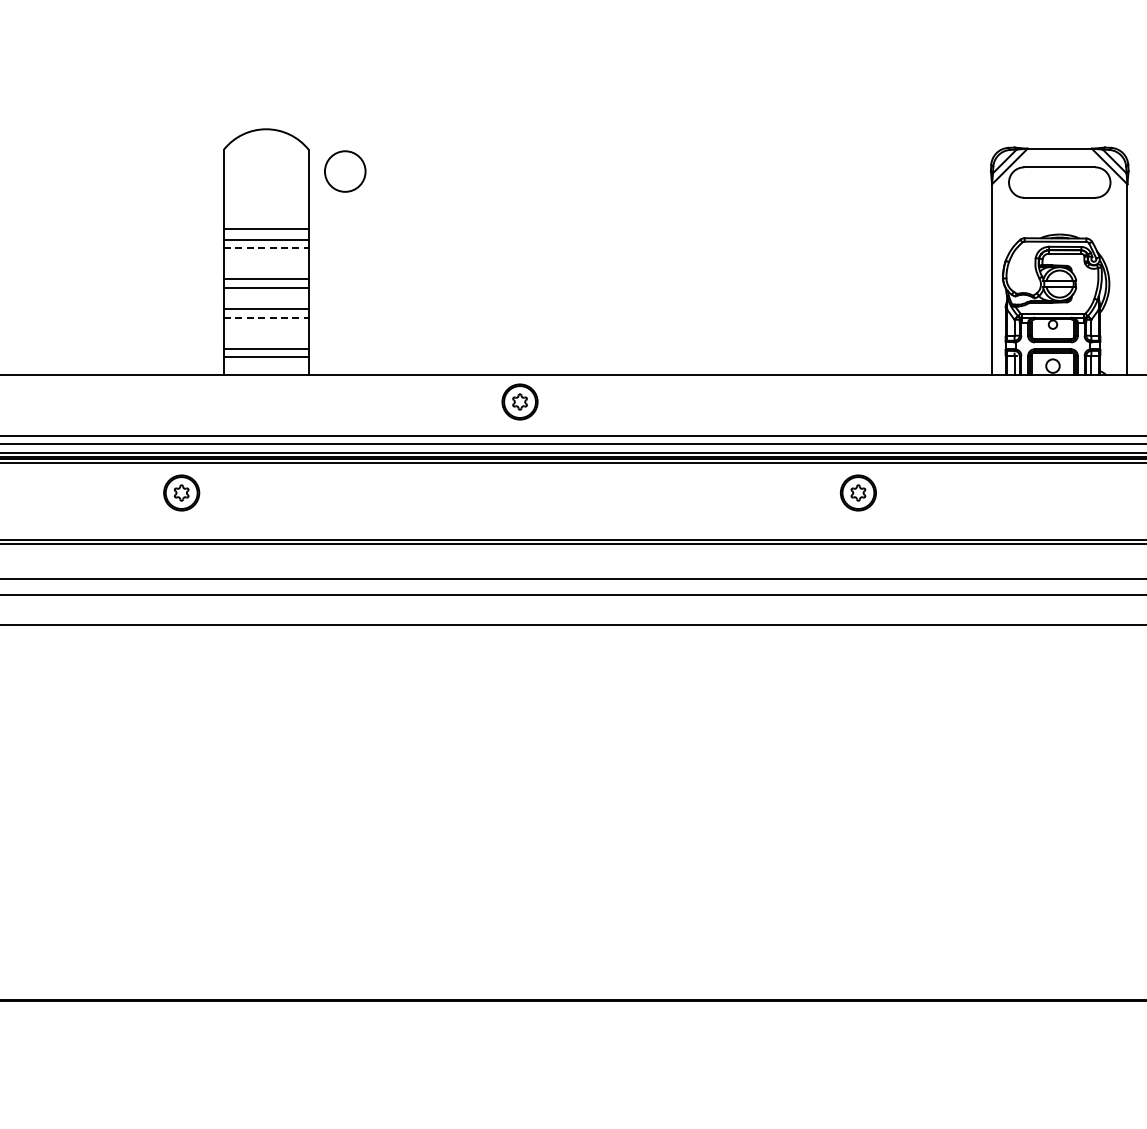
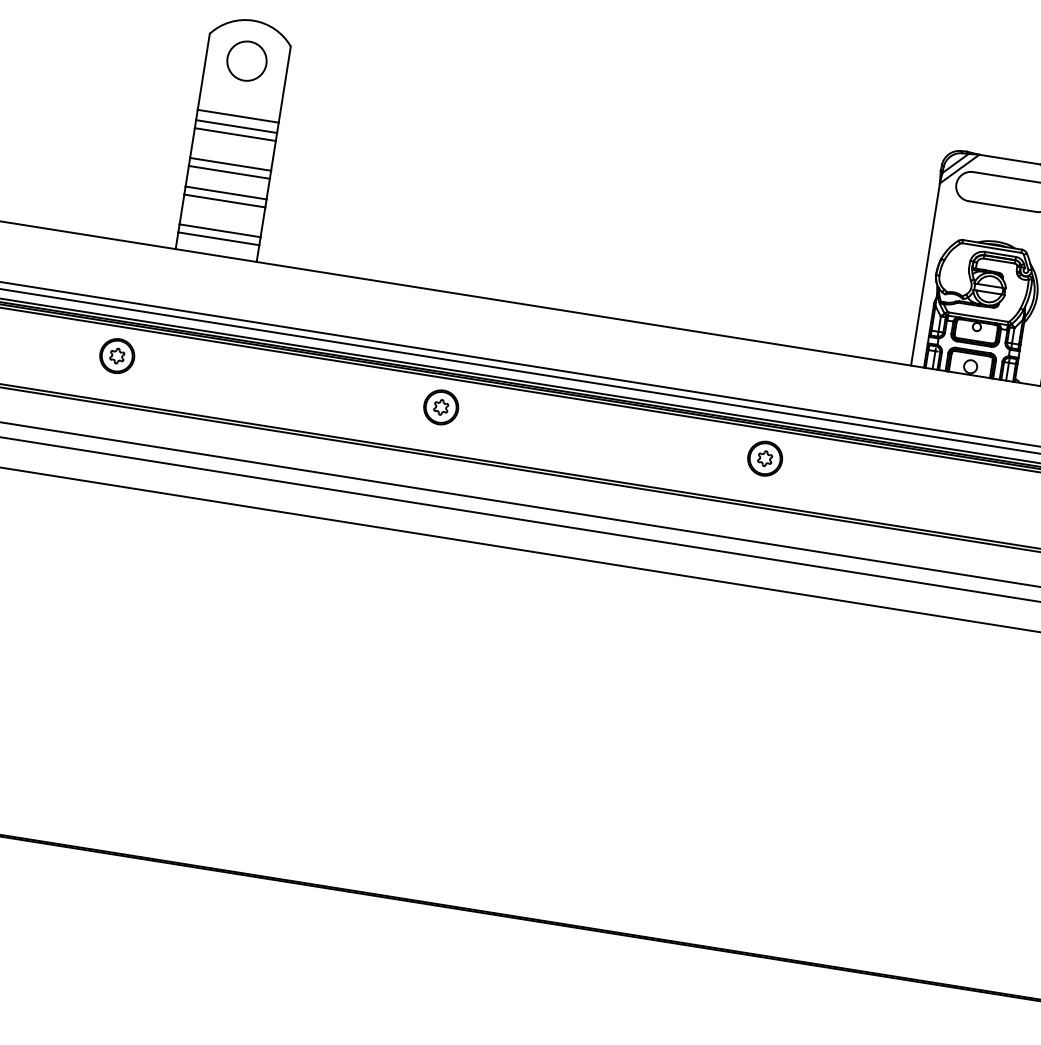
circle: (345, 171) -> (247, 61), moved
line: (266, 248) -> (235, 134), dashed -> solid
line: (266, 317) -> (225, 200), dashed -> solid
part: (519, 401) -> (440, 406), moved

